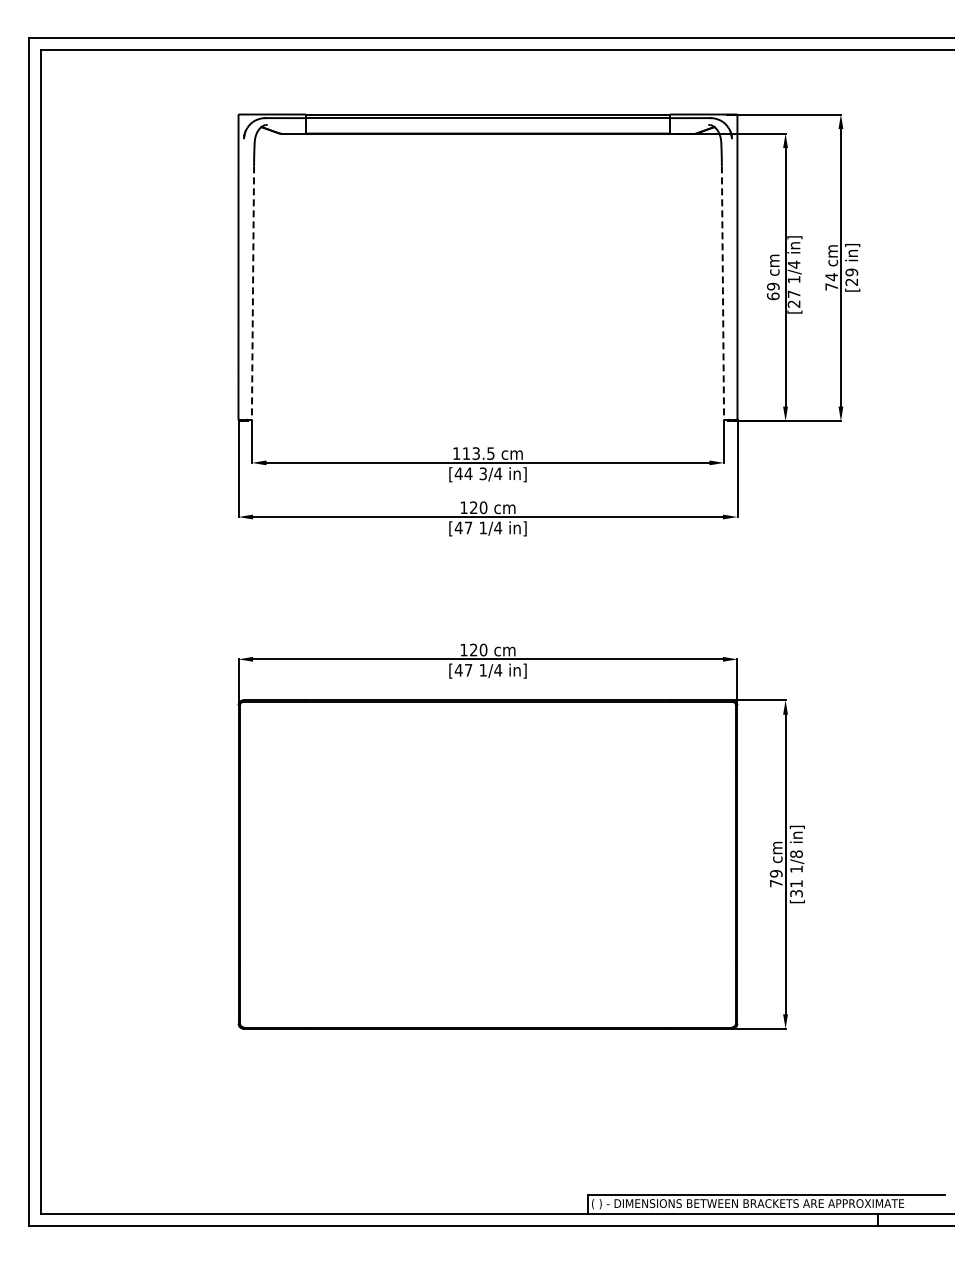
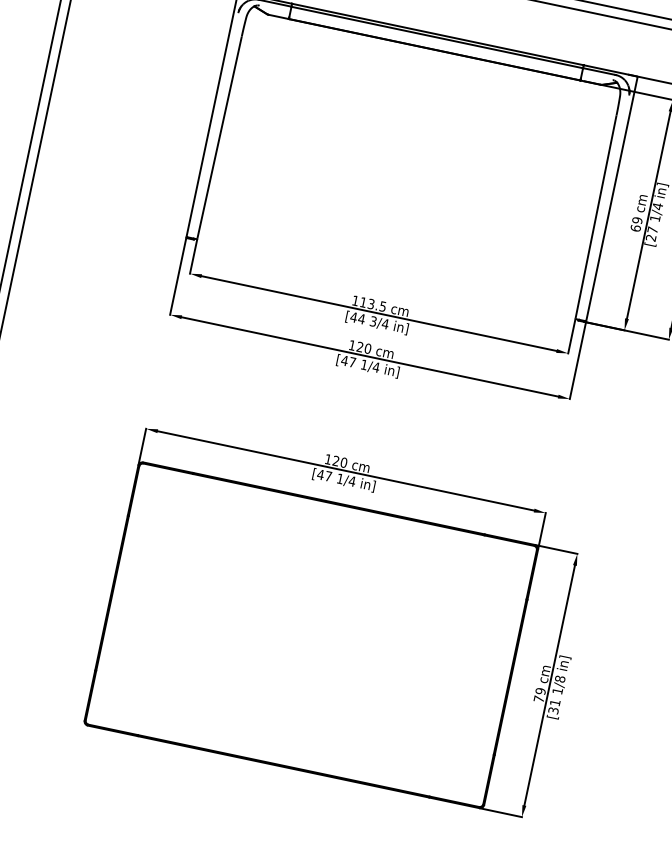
line: (252, 293) -> (219, 138), dashed -> solid
line: (722, 293) -> (595, 217), dashed -> solid

